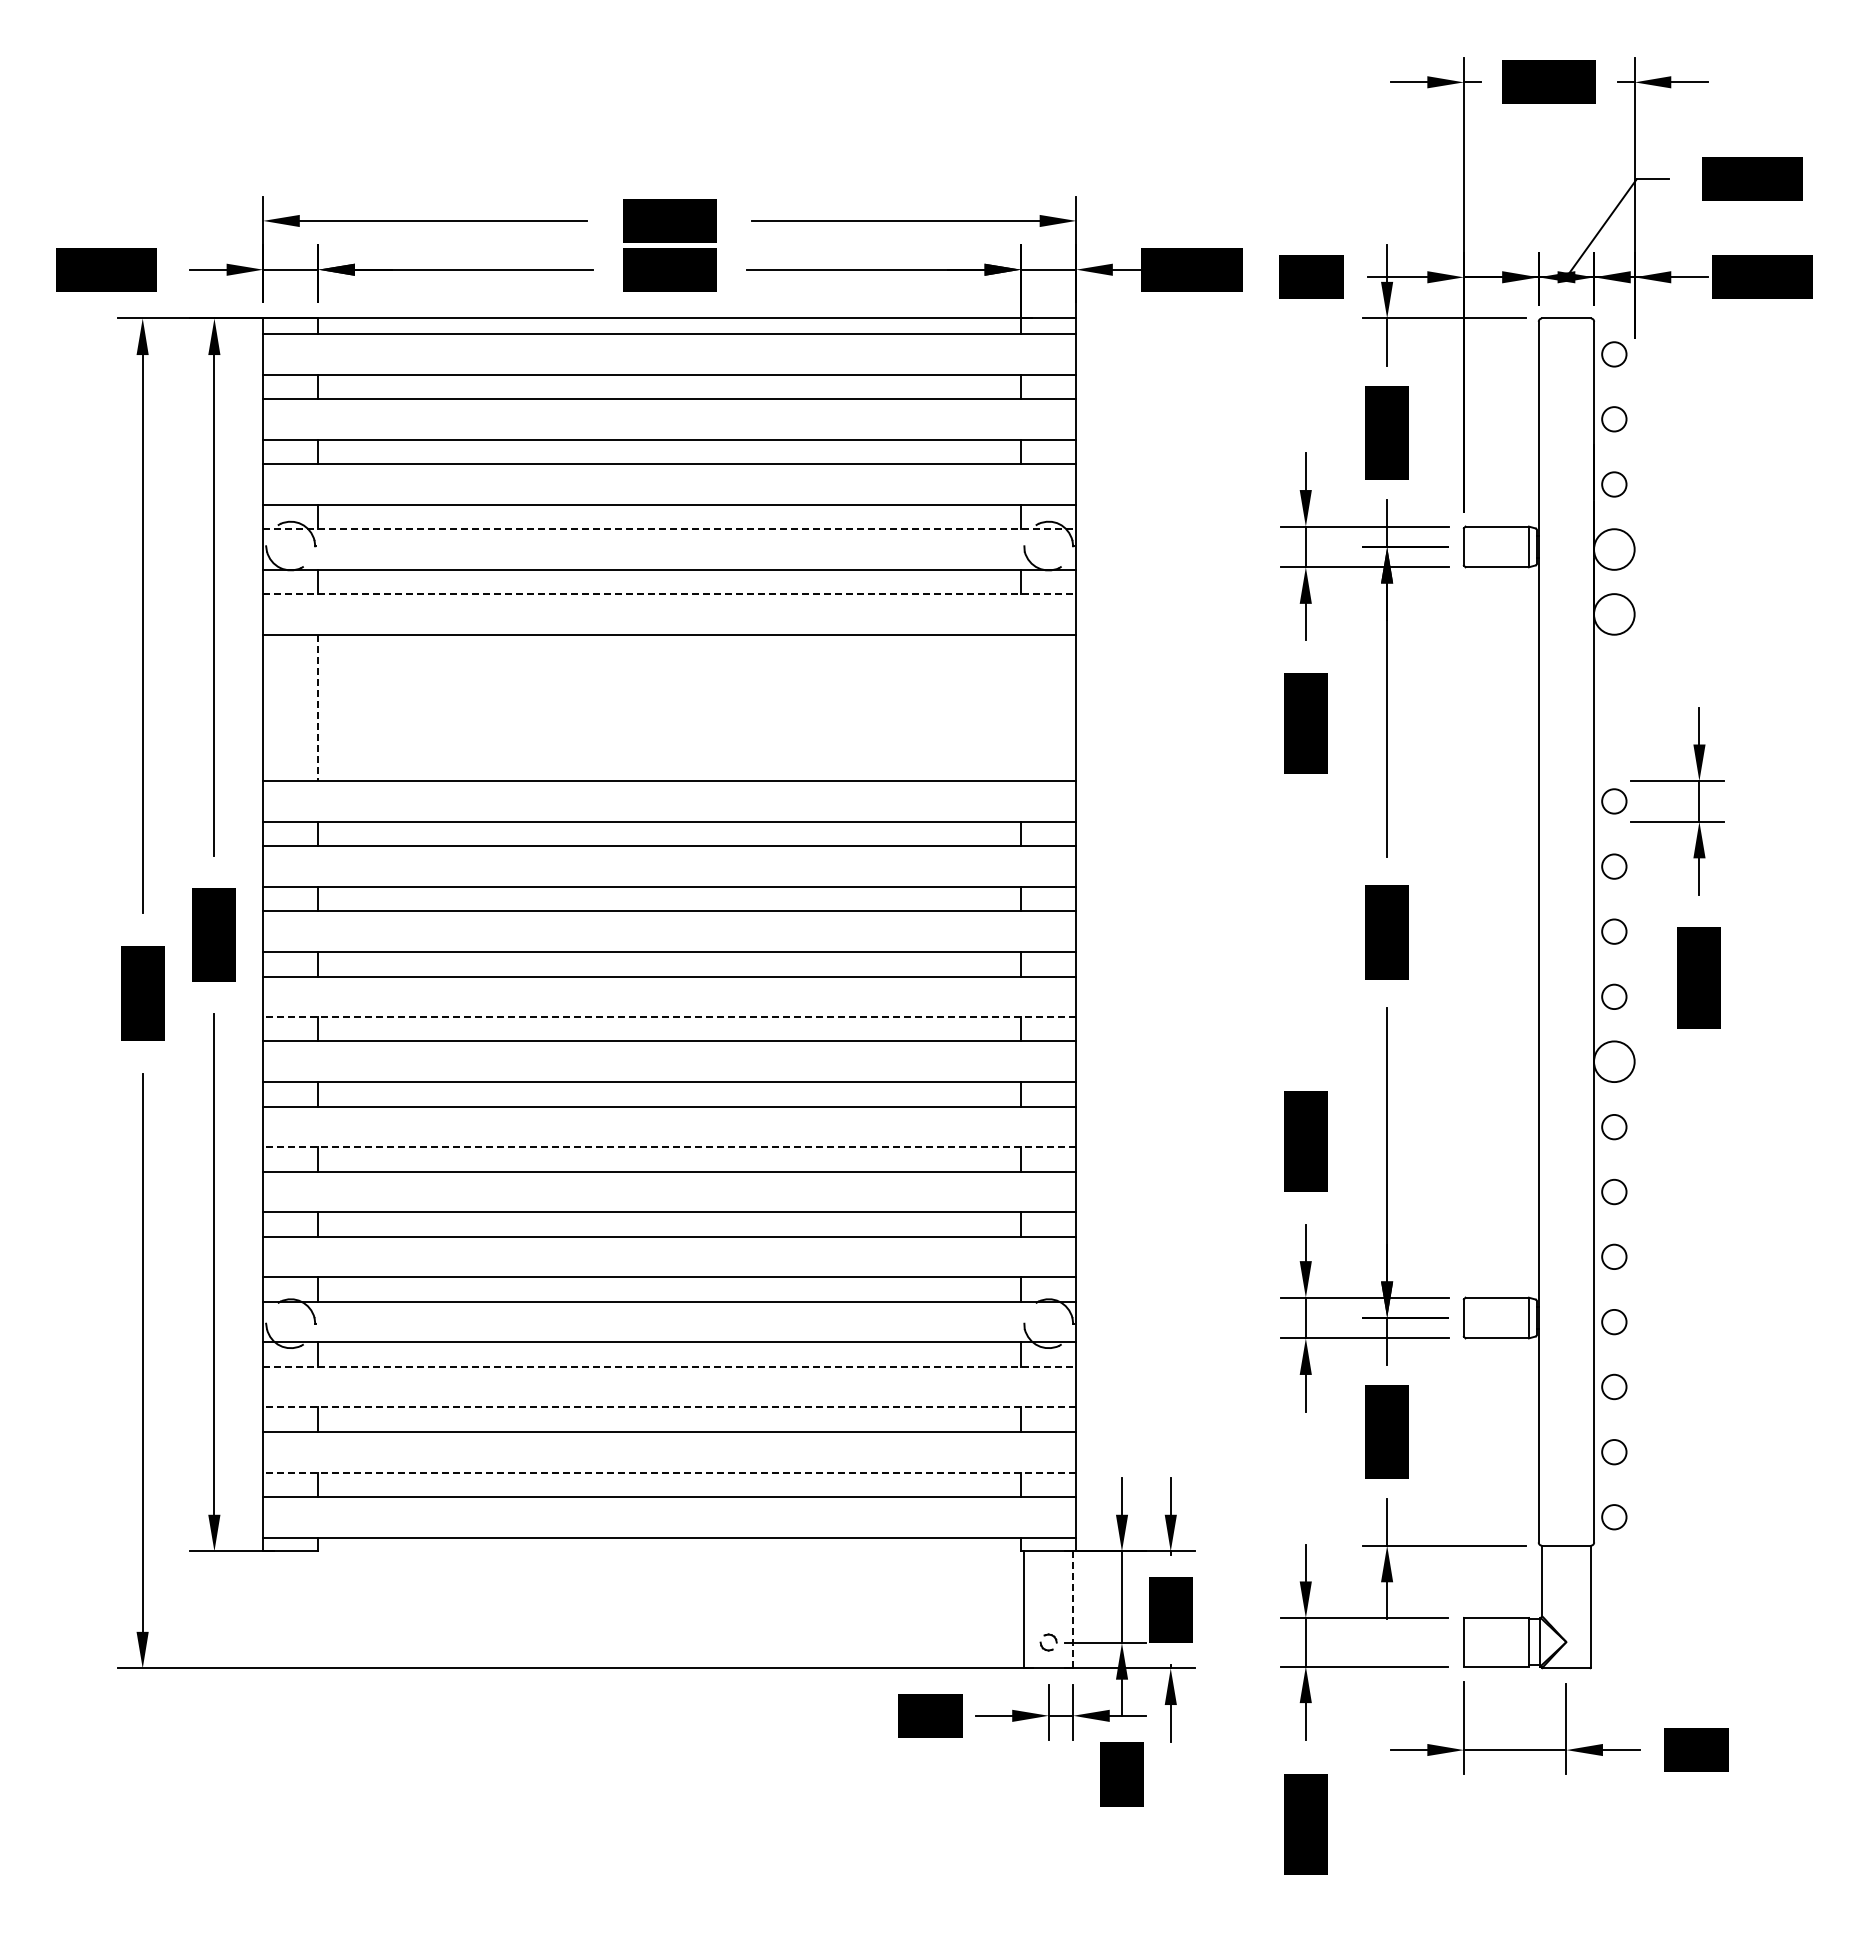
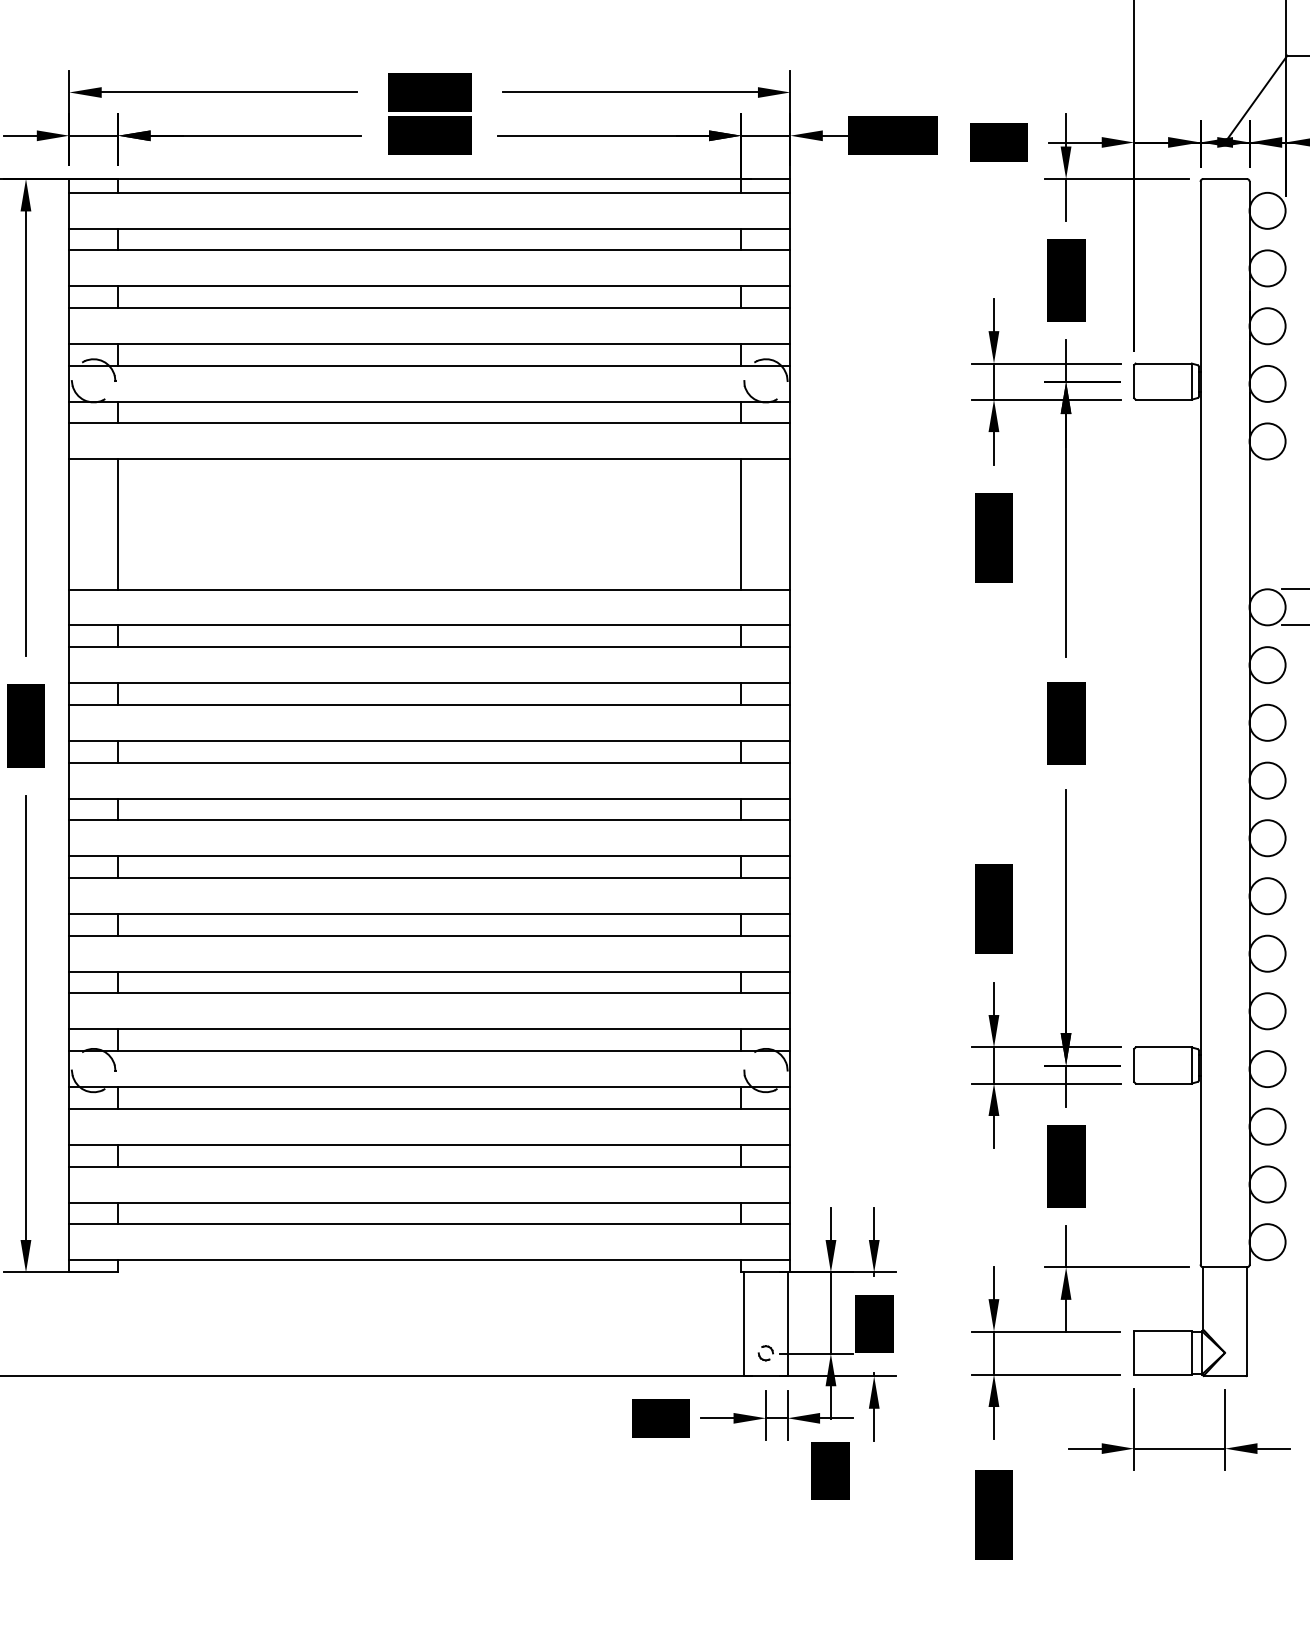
circle: (1614, 354) -> (1267, 210), size x1.67
circle: (1614, 418) -> (1267, 267), size x1.67
circle: (1614, 484) -> (1267, 326), size x1.67
line: (669, 529) -> (429, 366), dashed -> solid
line: (669, 594) -> (429, 423), dashed -> solid
line: (1021, 707) -> (741, 524), added
line: (318, 708) -> (118, 524), dashed -> solid
circle: (1614, 801) -> (1267, 607), size x1.67
circle: (1614, 866) -> (1267, 665), size x1.67
circle: (1614, 931) -> (1267, 722), size x1.67
circle: (1614, 996) -> (1267, 780), size x1.67
line: (669, 1017) -> (429, 798), dashed -> solid
circle: (1614, 1126) -> (1267, 895), size x1.67
line: (669, 1147) -> (429, 914), dashed -> solid
circle: (1614, 1191) -> (1267, 953), size x1.67
circle: (1614, 1256) -> (1267, 1010), size x1.67
circle: (1614, 1321) -> (1267, 1068), size x1.67
line: (669, 1366) -> (429, 1108), dashed -> solid
circle: (1614, 1386) -> (1267, 1126), size x1.67
line: (669, 1407) -> (429, 1144), dashed -> solid
circle: (1614, 1451) -> (1267, 1183), size x1.67
line: (669, 1472) -> (429, 1202), dashed -> solid
circle: (1614, 1516) -> (1267, 1241), size x1.67
line: (1073, 1609) -> (787, 1323), dashed -> solid

